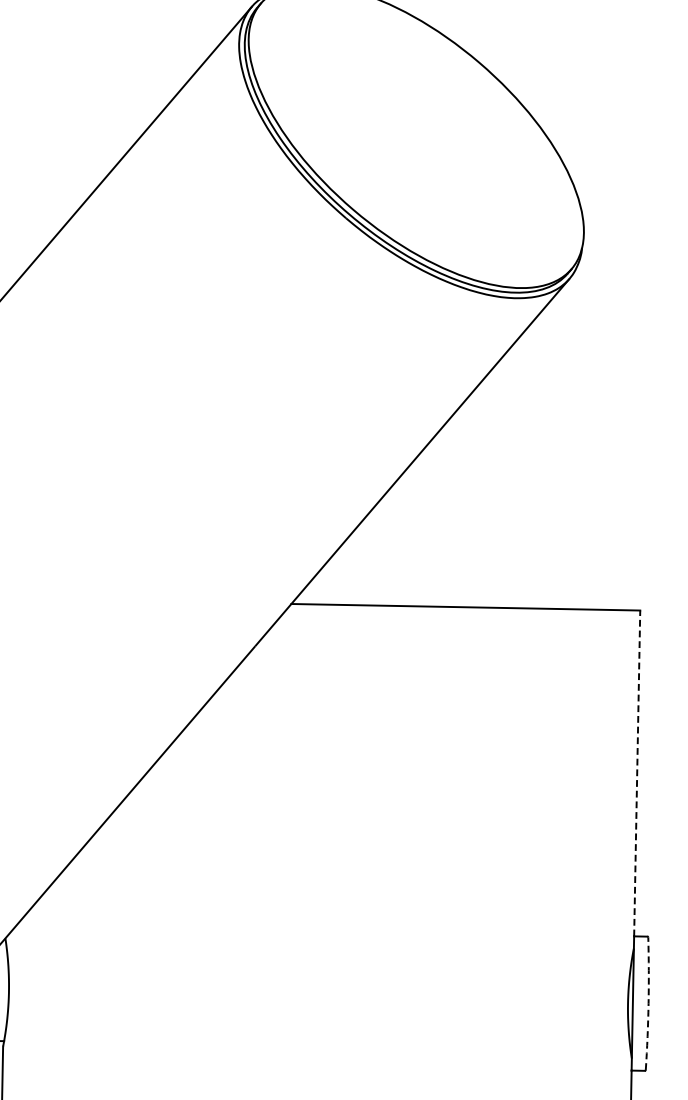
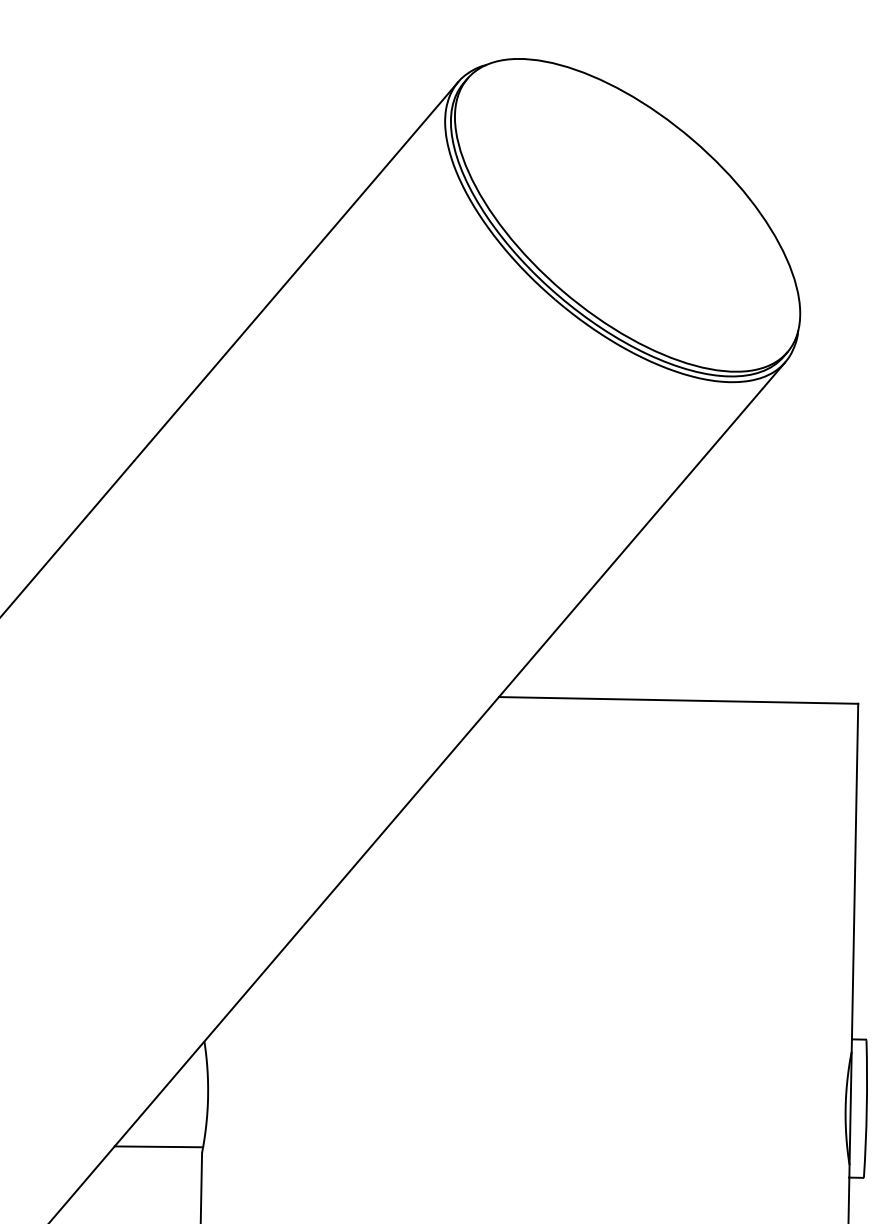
line: (637, 773) -> (855, 871), dashed -> solid
arc: (648, 1003) -> (866, 1108), dashed -> solid

